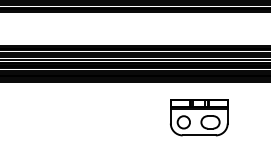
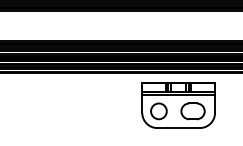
part: (199, 117) -> (178, 105), size x1.43

